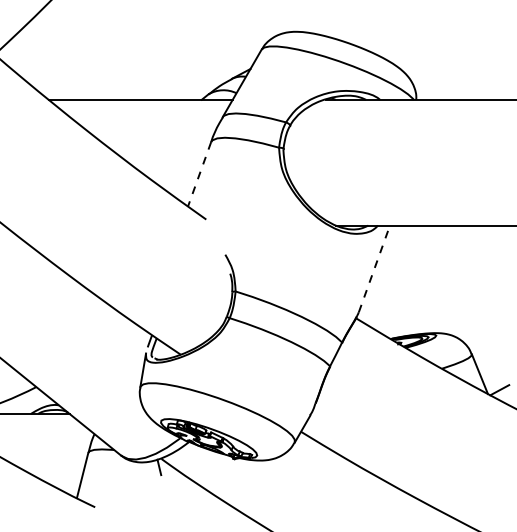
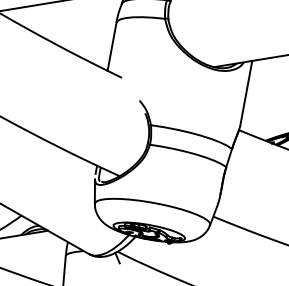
line: (199, 174) -> (112, 46), dashed -> solid
line: (374, 268) -> (246, 92), dashed -> solid

